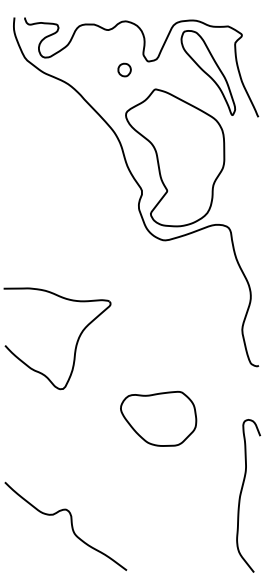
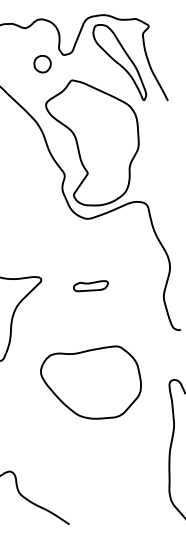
part: (124, 69) -> (42, 63), size x1.43
part: (163, 313) -> (90, 286), added
part: (158, 418) -> (91, 383), size x1.43

